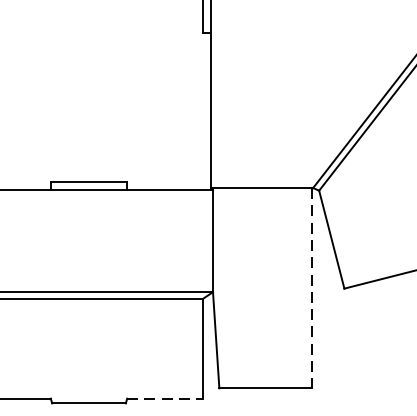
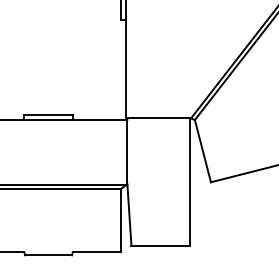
line: (312, 287) -> (190, 181), dashed -> solid
line: (165, 399) -> (97, 252), dashed -> solid

